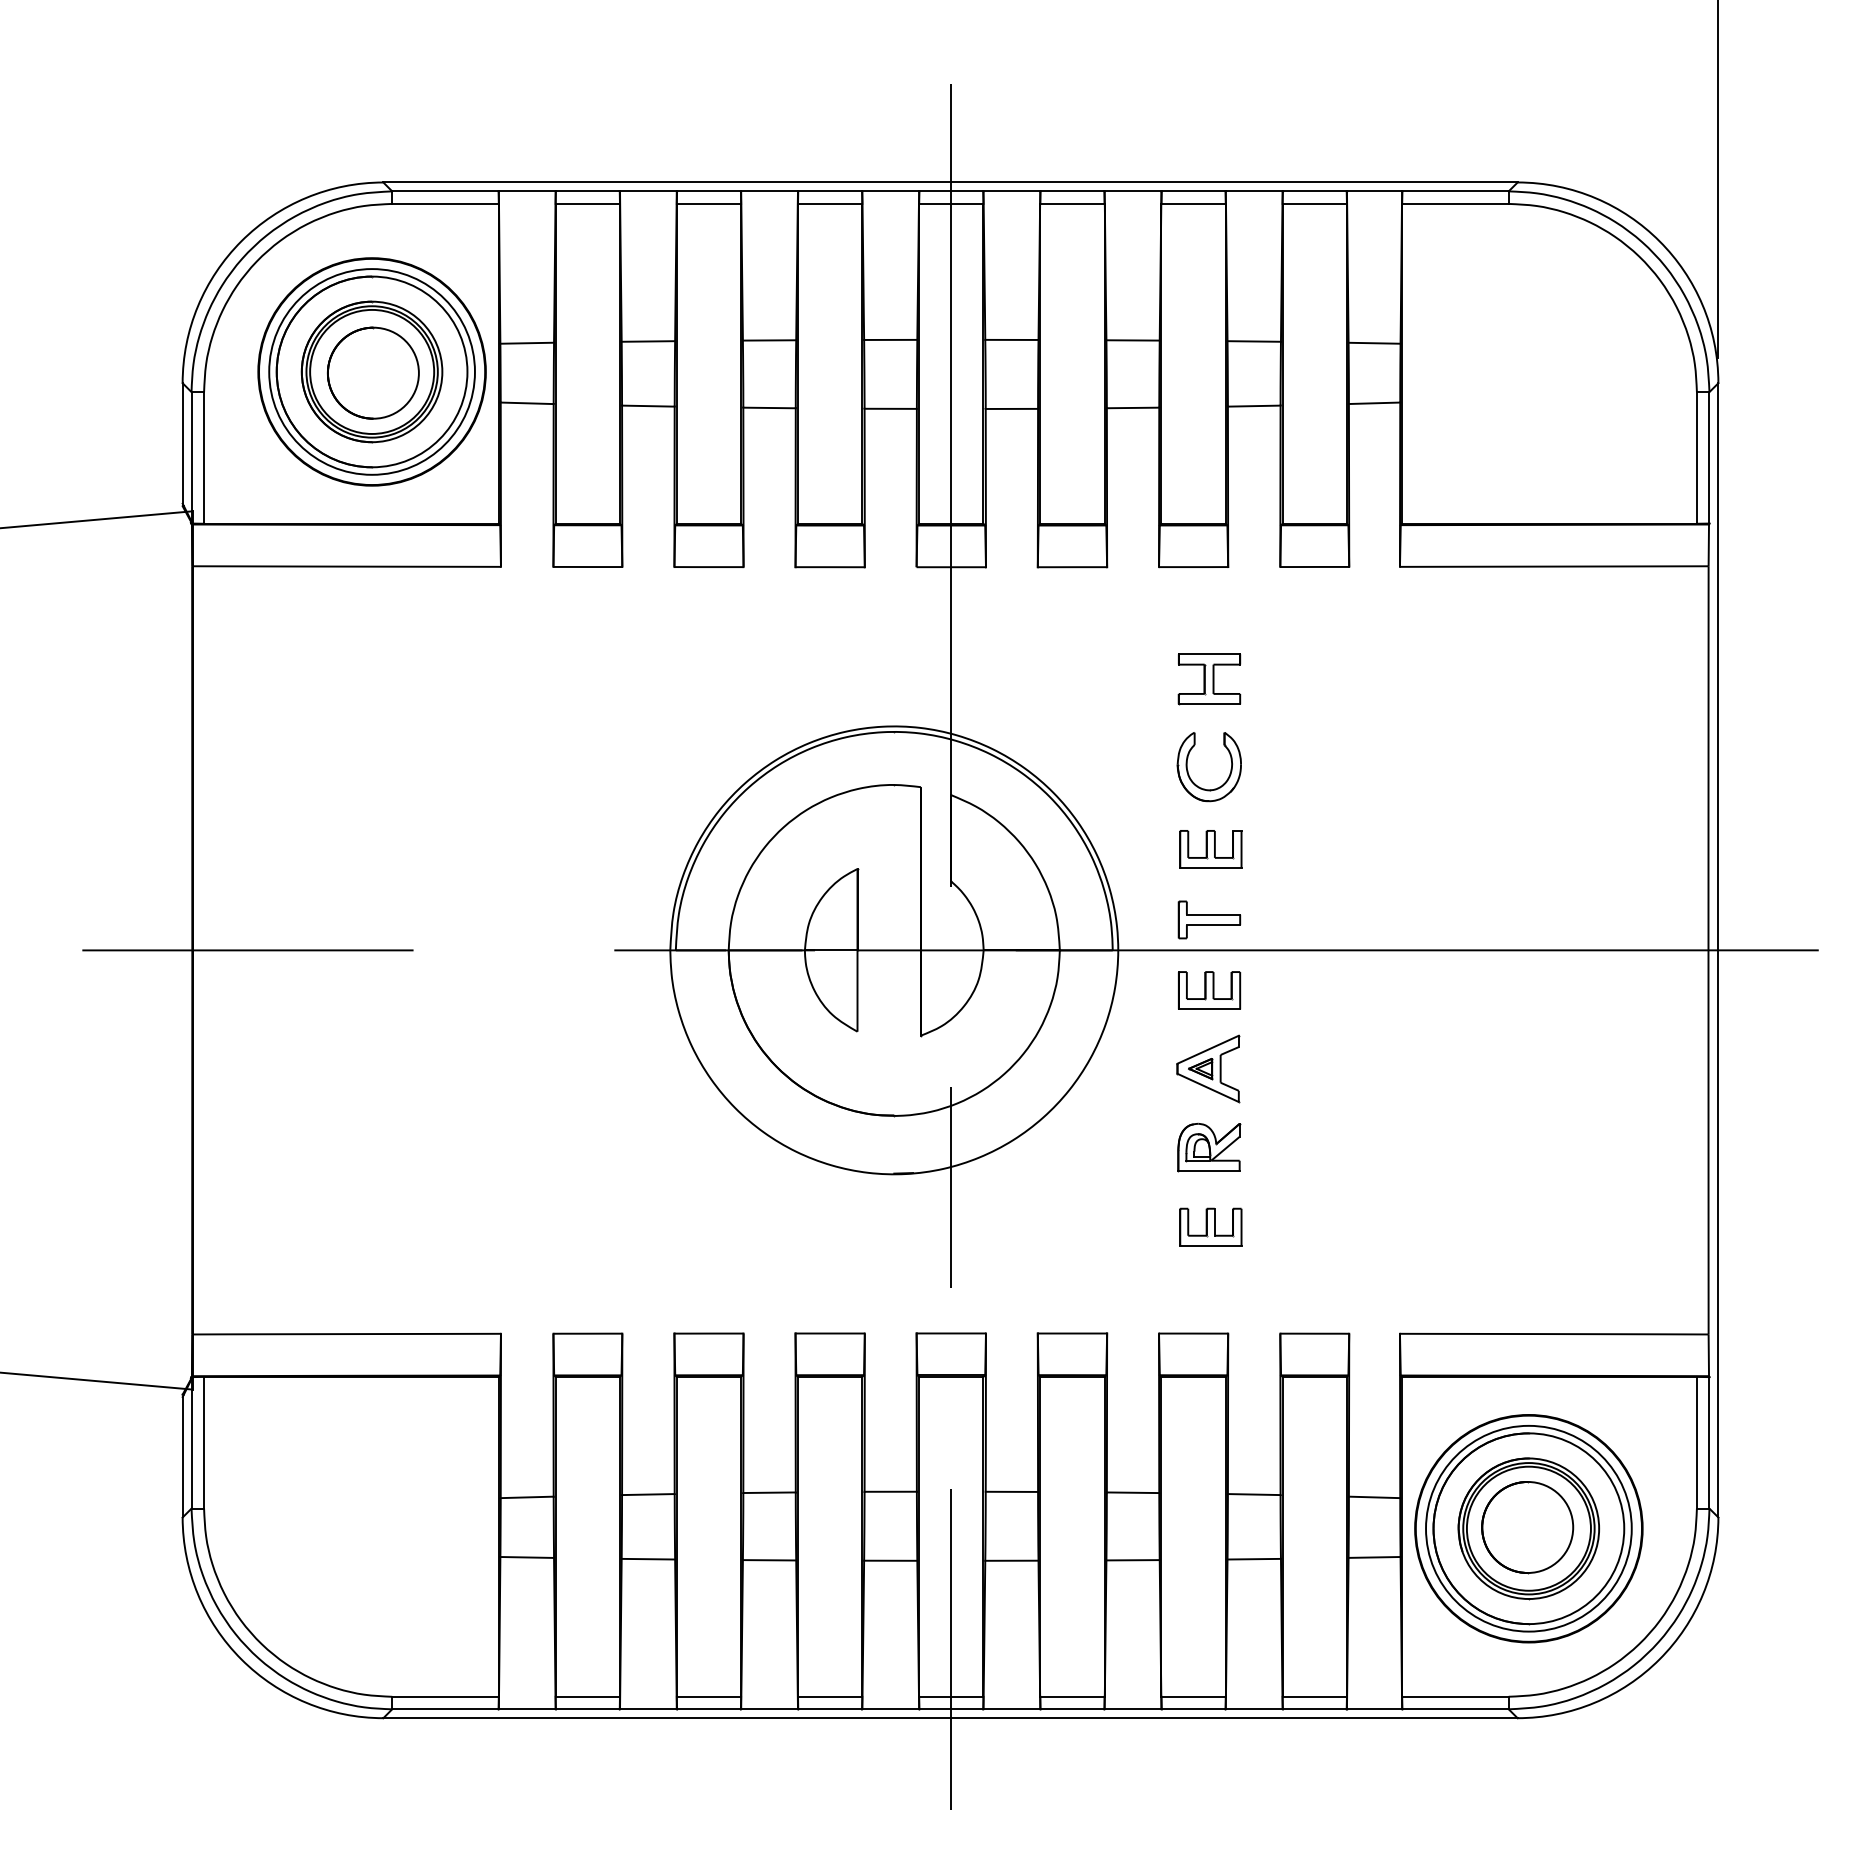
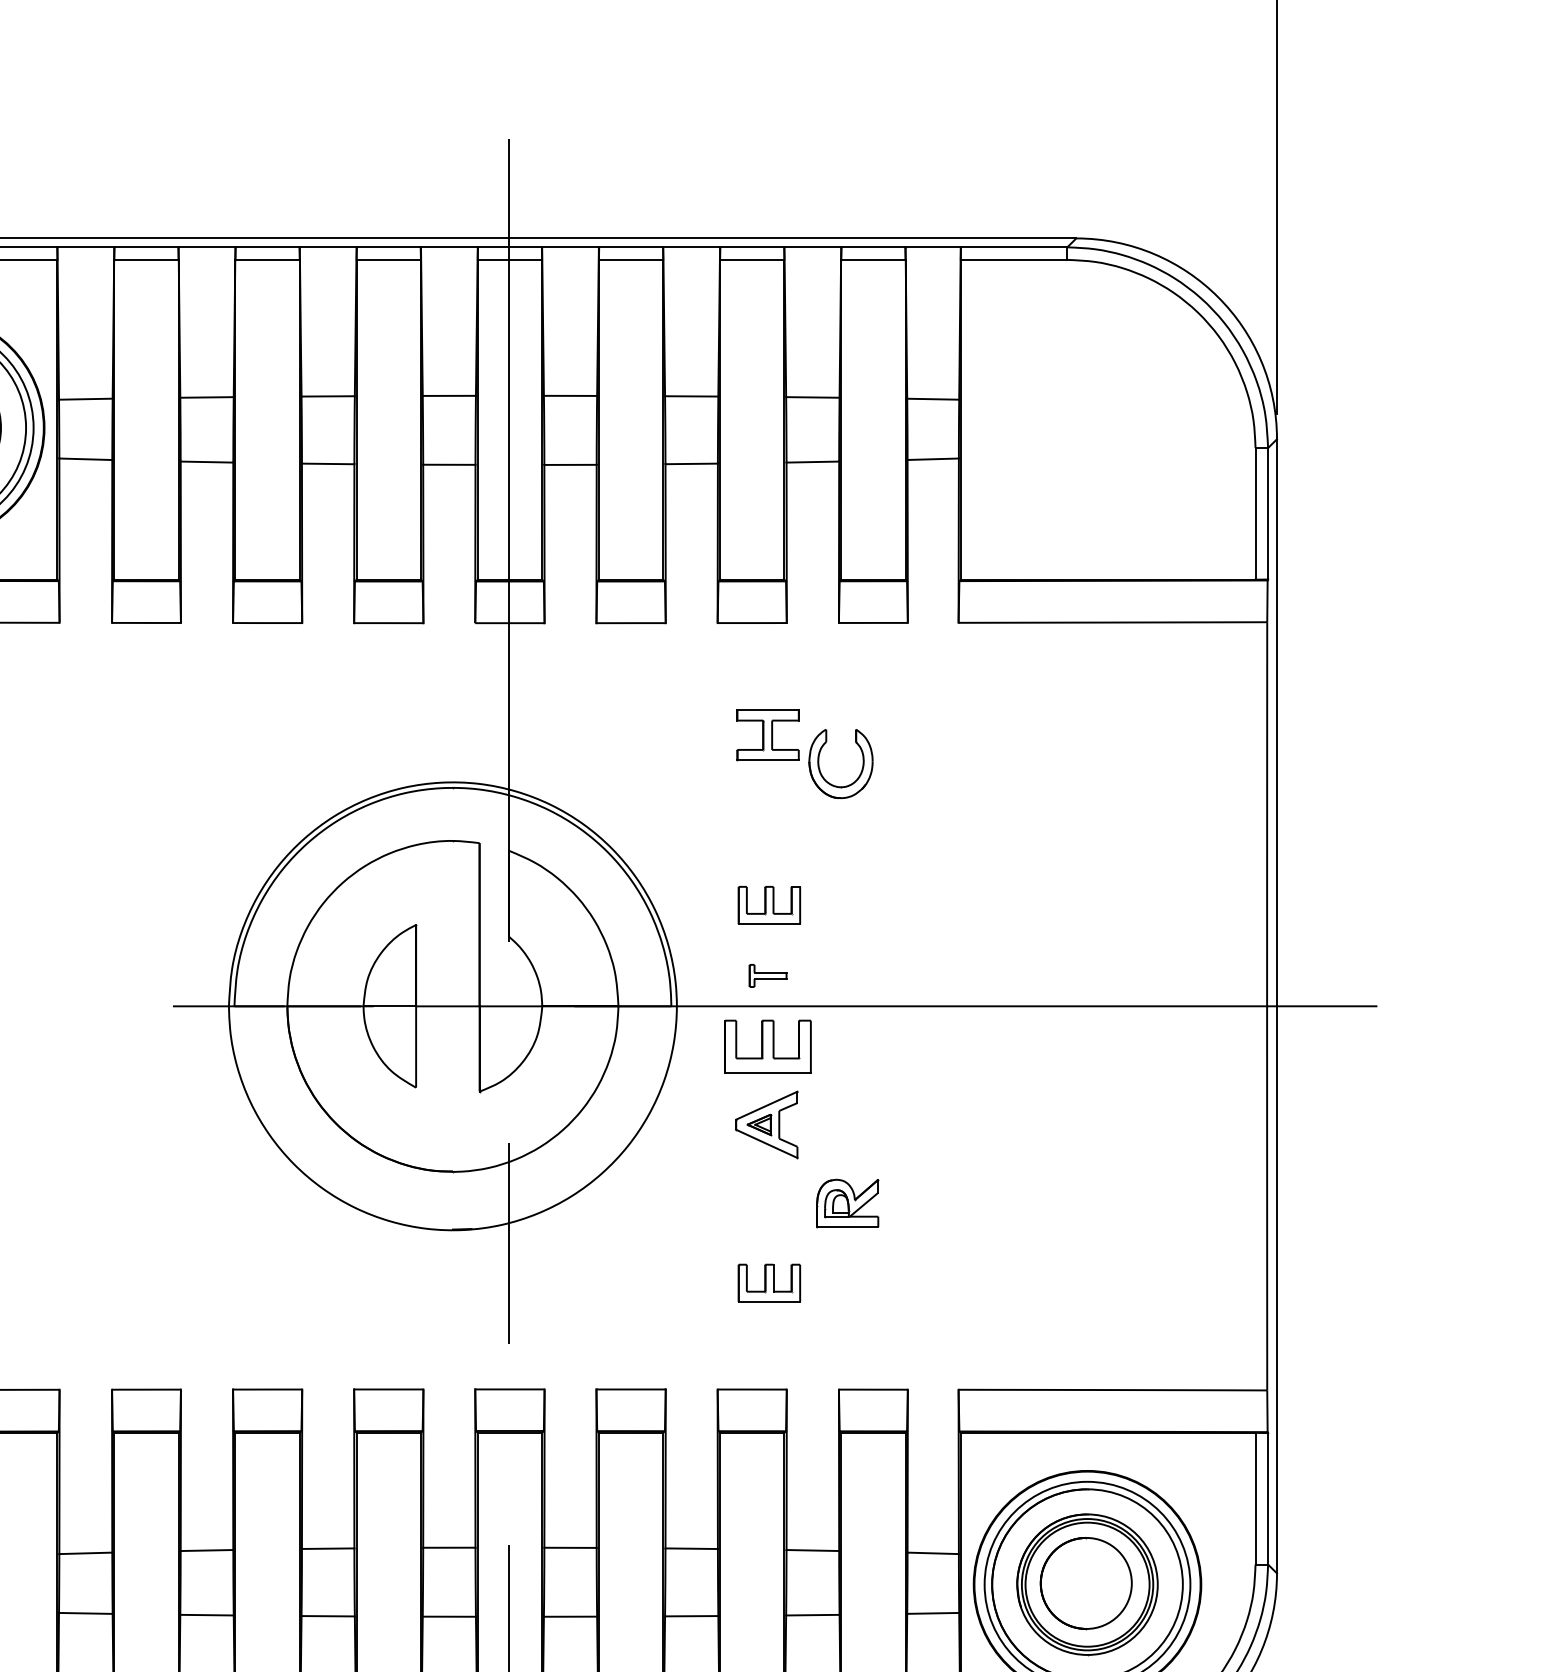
part: (1188, 770) -> (820, 767), moved
part: (1209, 919) -> (768, 975), size x0.6
part: (1209, 990) -> (768, 1046), size x1.4
part: (1209, 1147) -> (848, 1203), moved

